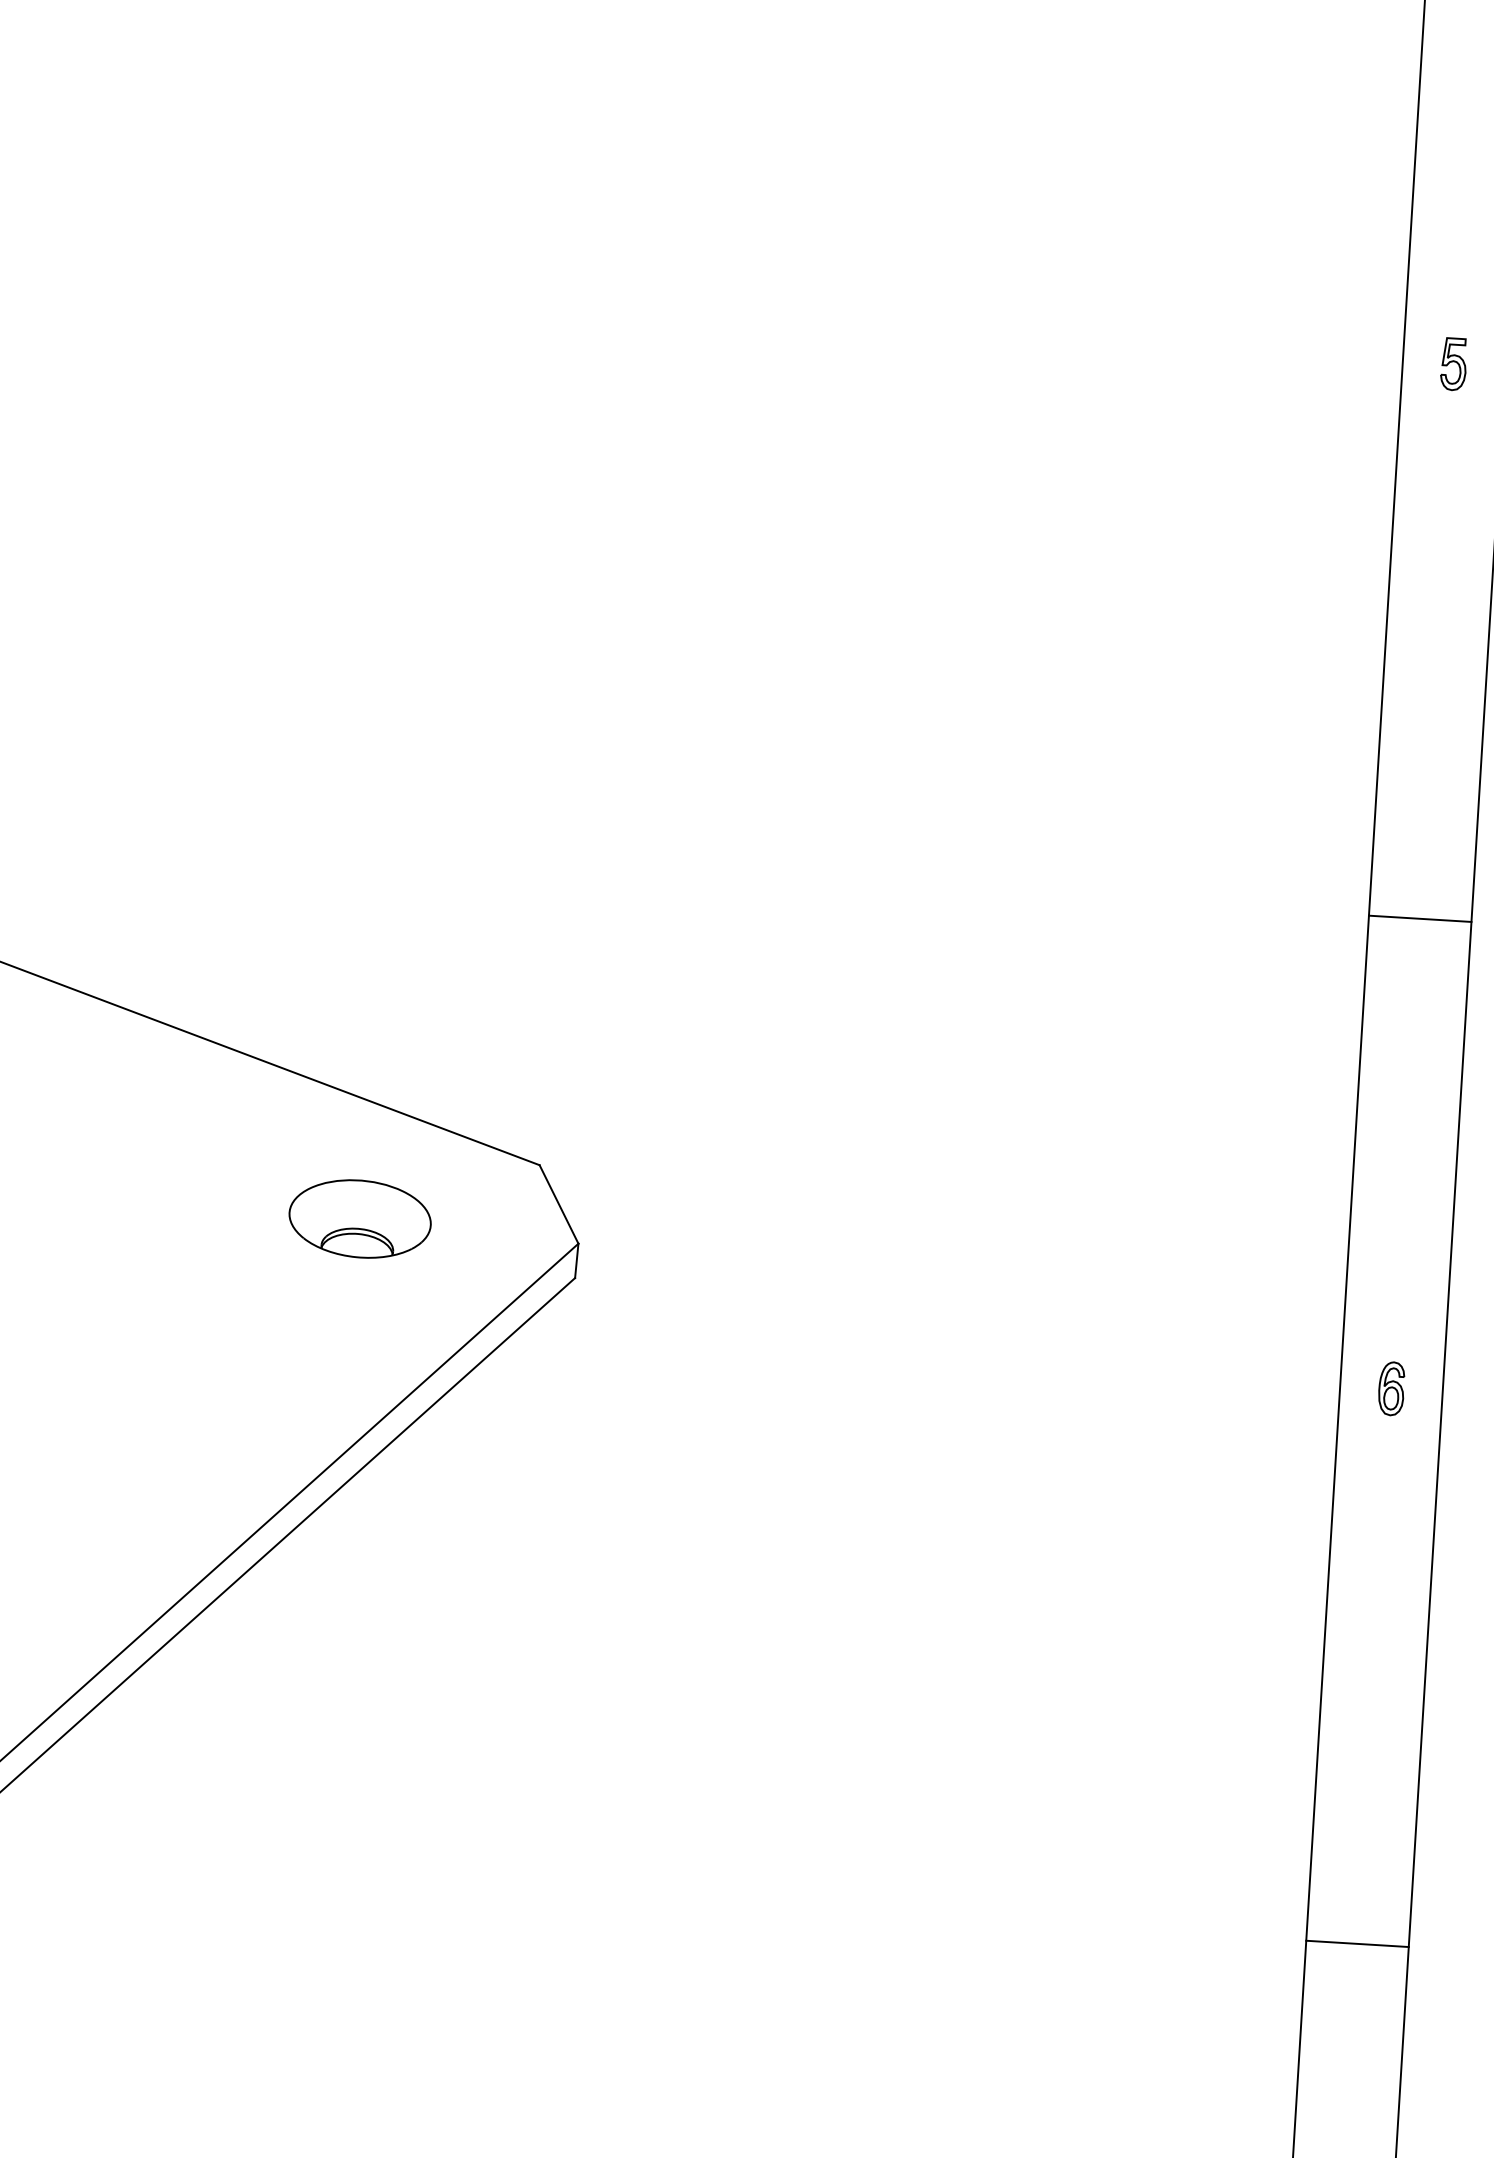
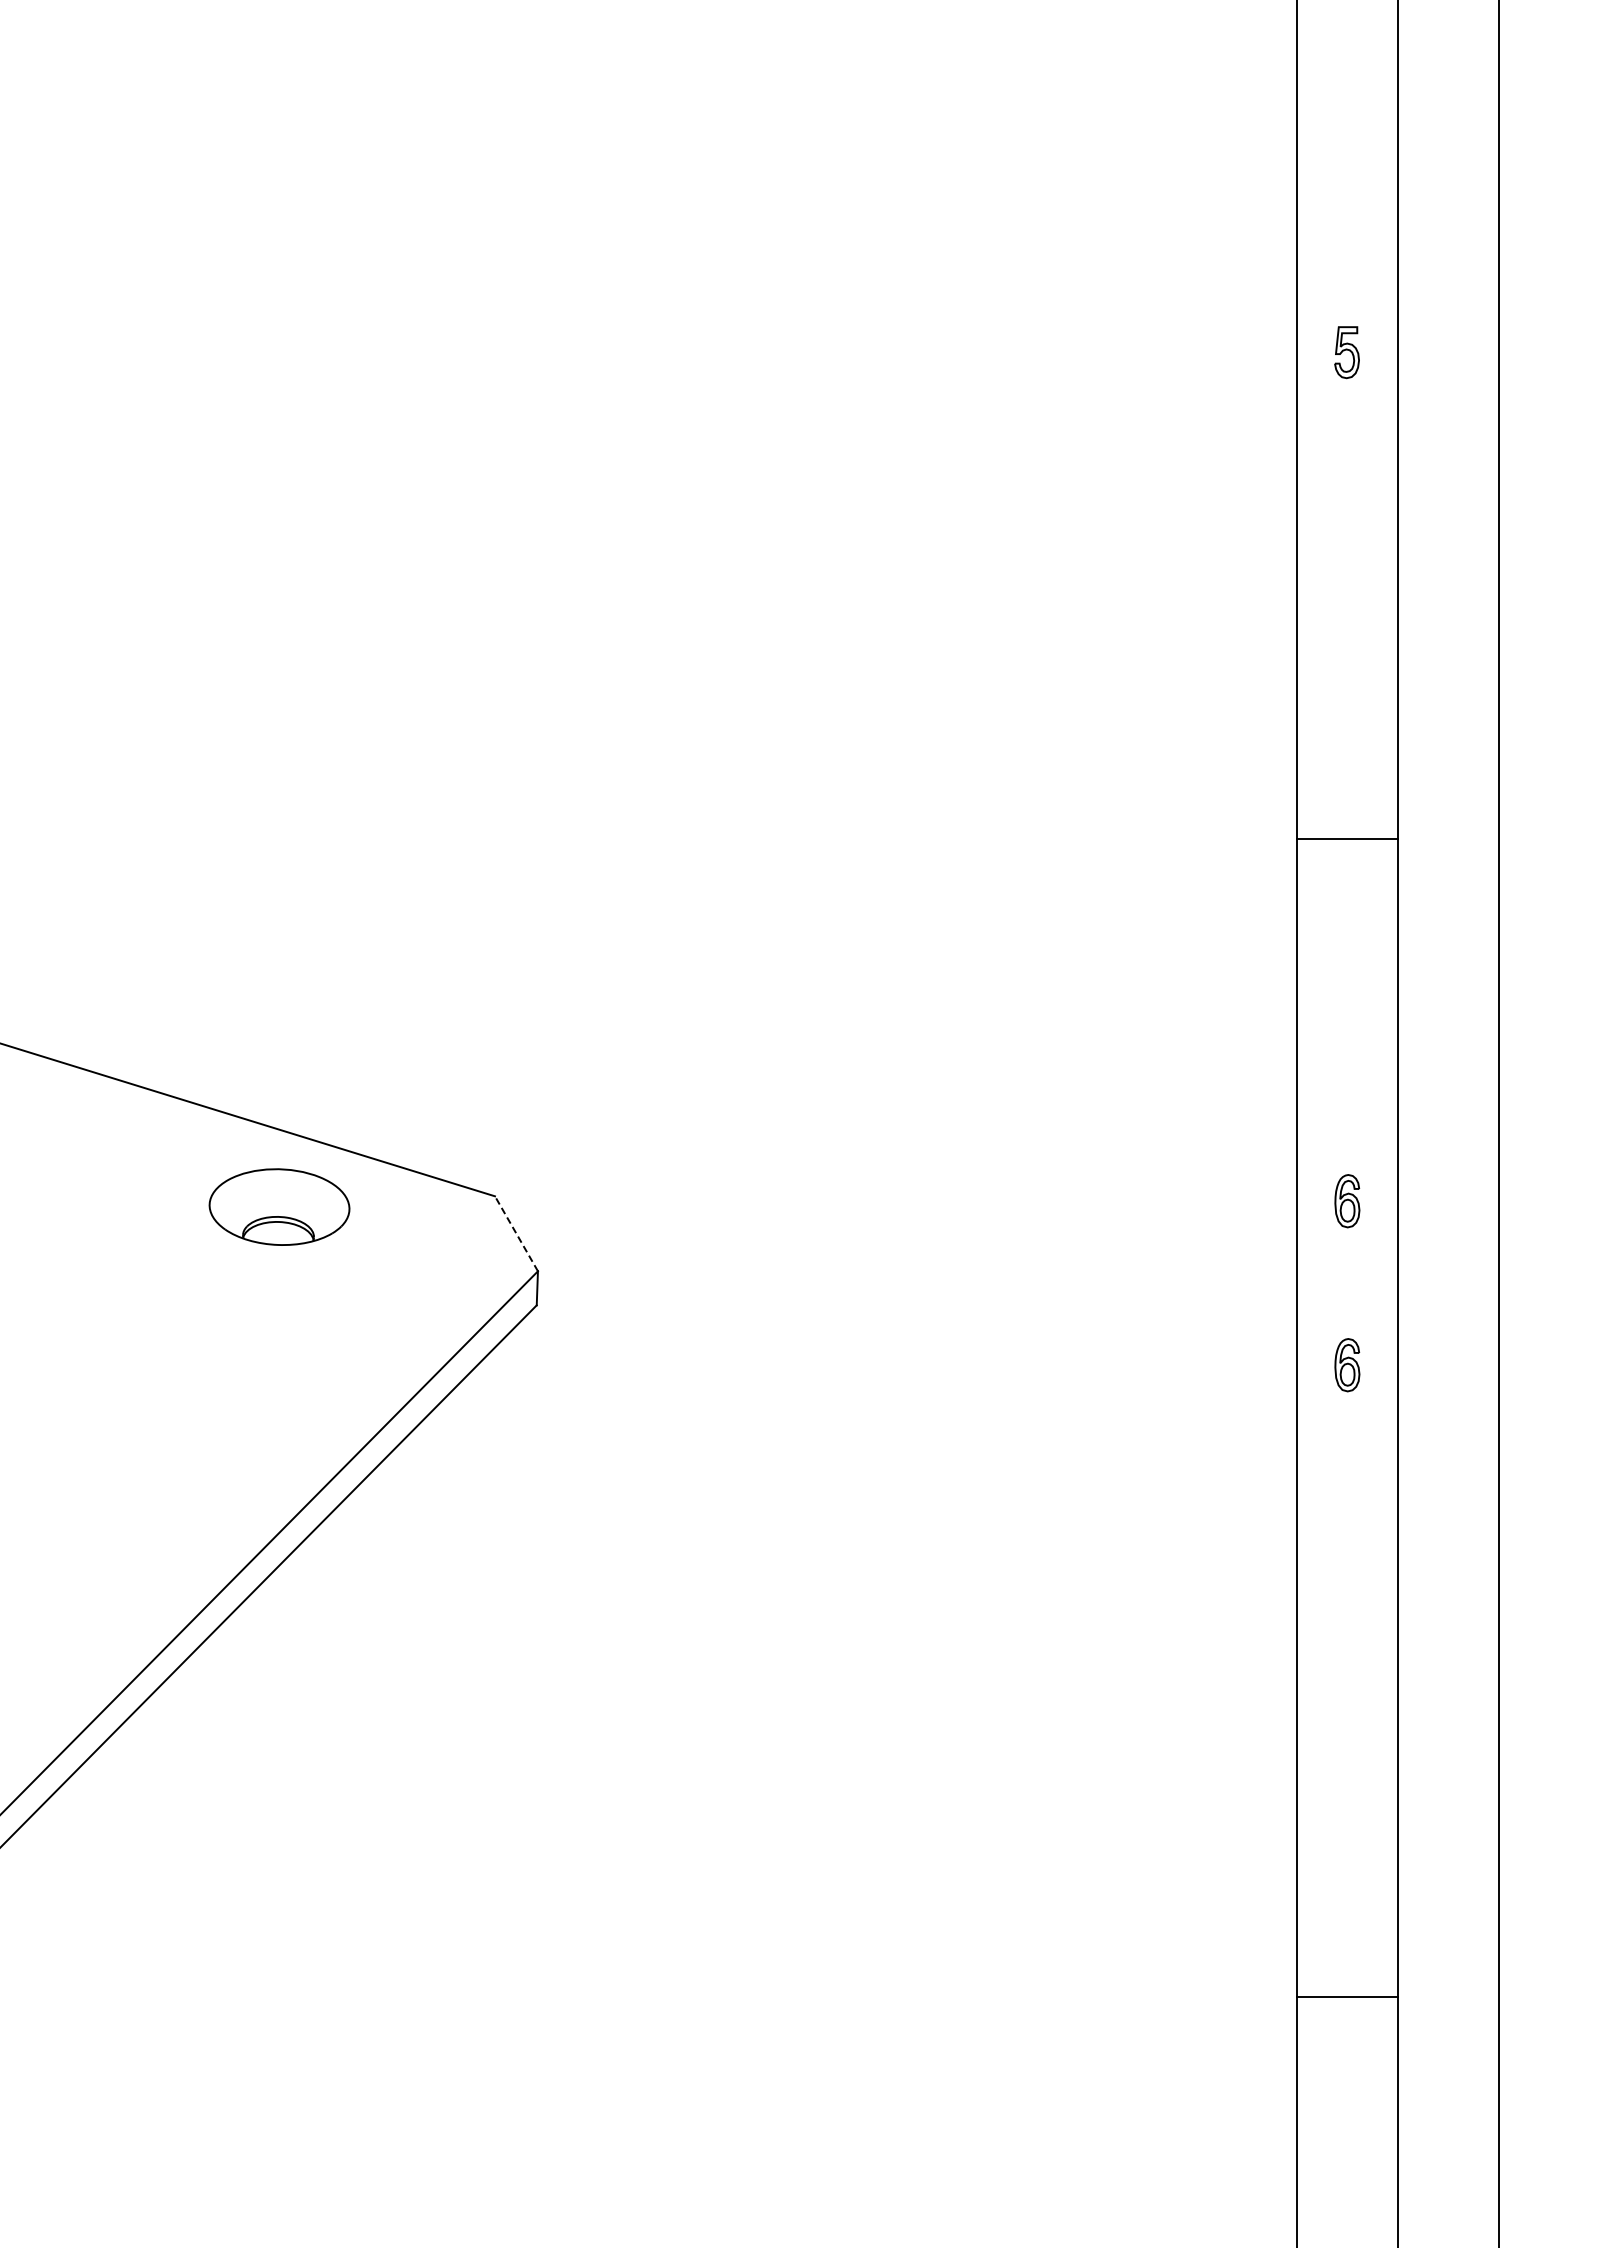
line: (1419, 918) -> (1346, 838), moved
line: (559, 1204) -> (516, 1233), solid -> dashed
part: (360, 1218) -> (279, 1206), moved
part: (1401, 1223) -> (1347, 1201), added
line: (1356, 1943) -> (1346, 1996), moved

